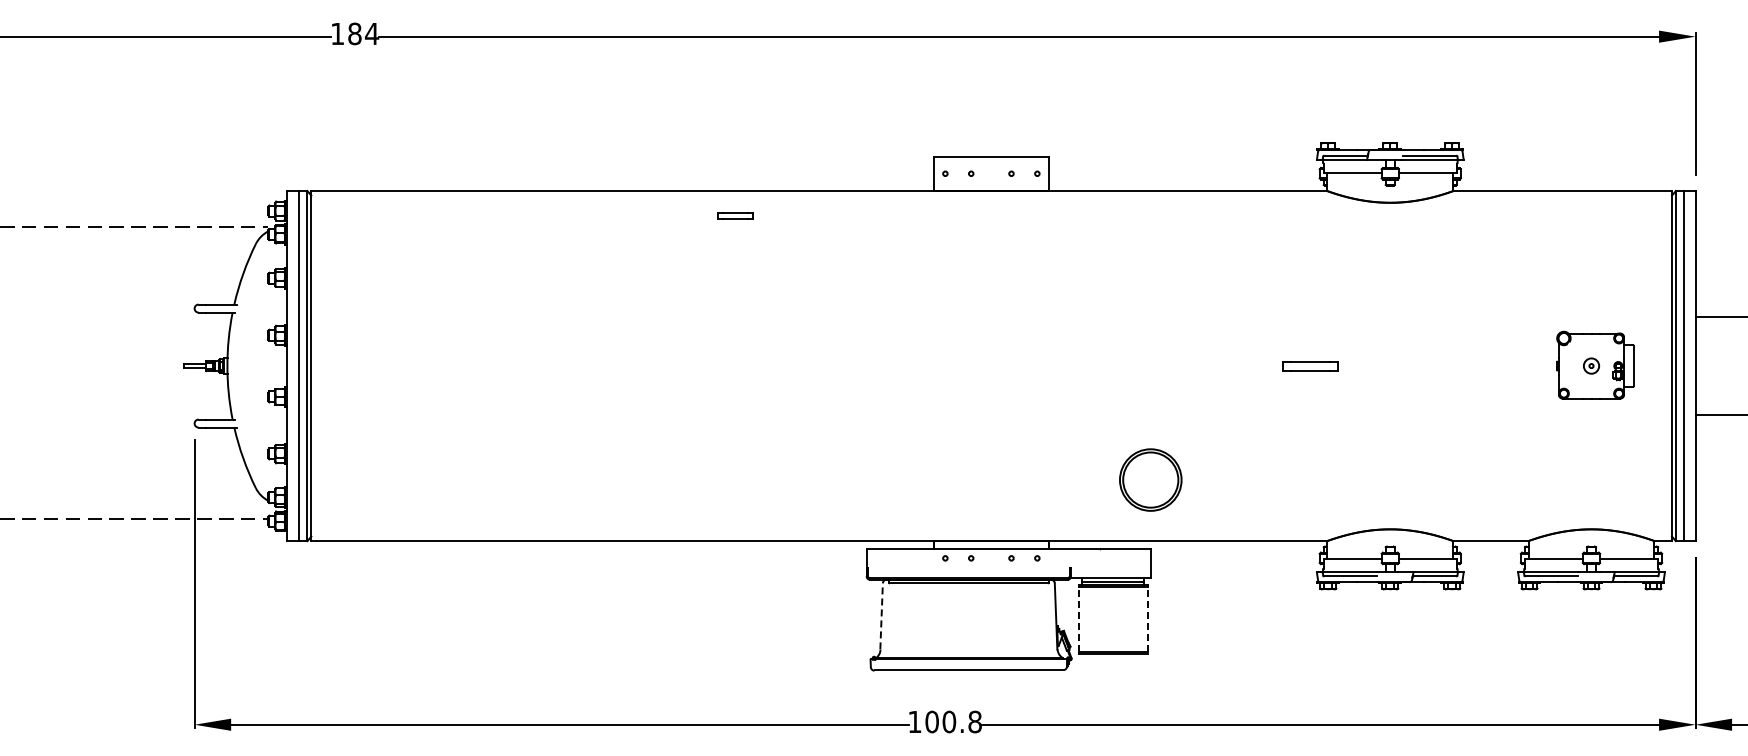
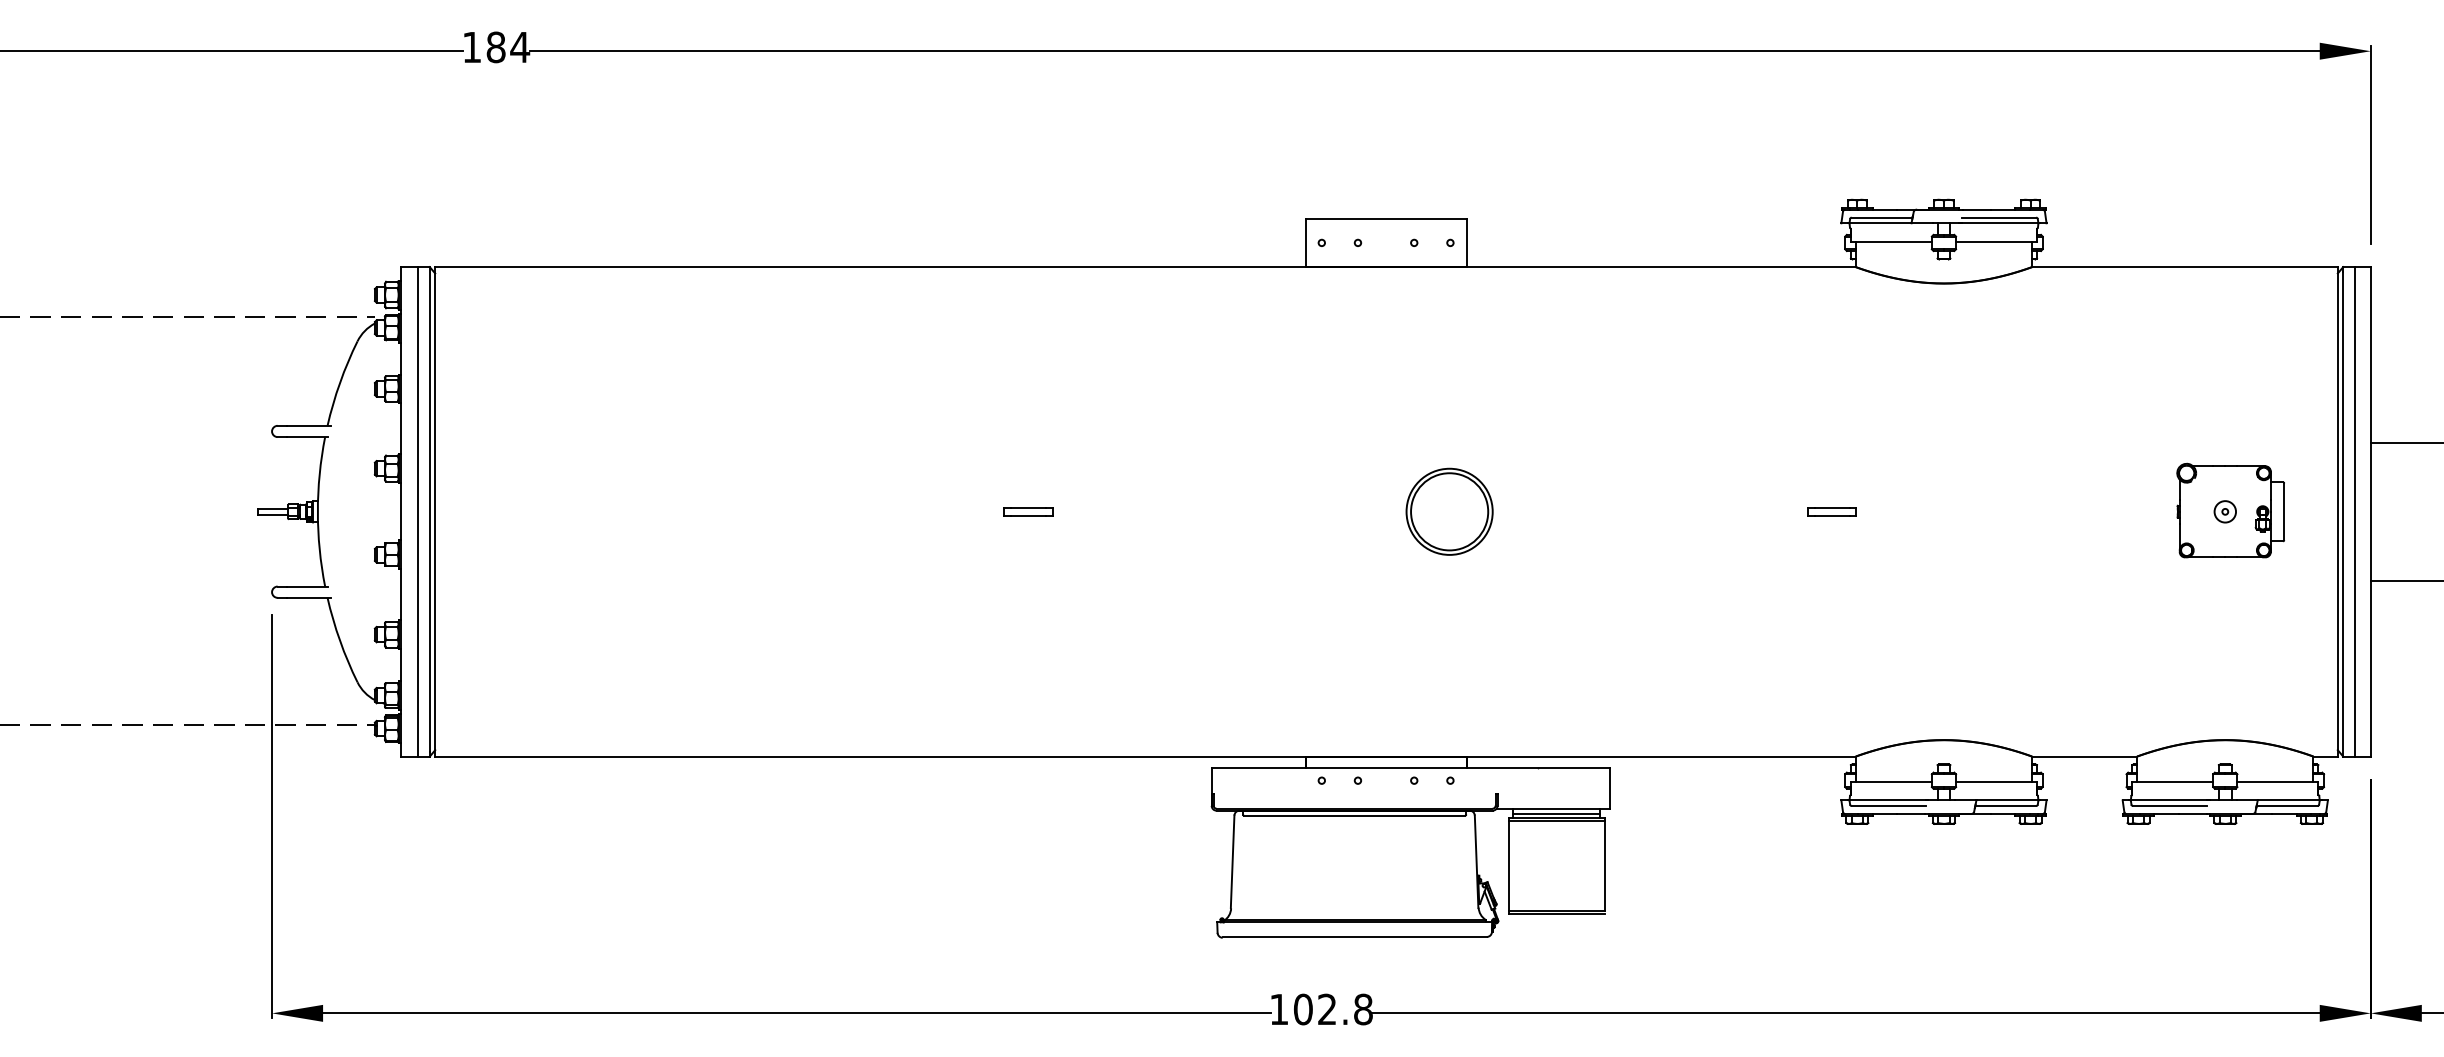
part: (735, 215) -> (1028, 511), moved
part: (1310, 365) -> (1832, 511), size x0.62
part: (1150, 479) -> (1449, 511), moved
line: (881, 615) -> (1232, 860), dashed -> solid
line: (1078, 618) -> (1507, 864), dashed -> solid
line: (1147, 618) -> (1604, 864), dashed -> solid
text: (949, 721) -> (1327, 1008), 100.8 -> 102.8

